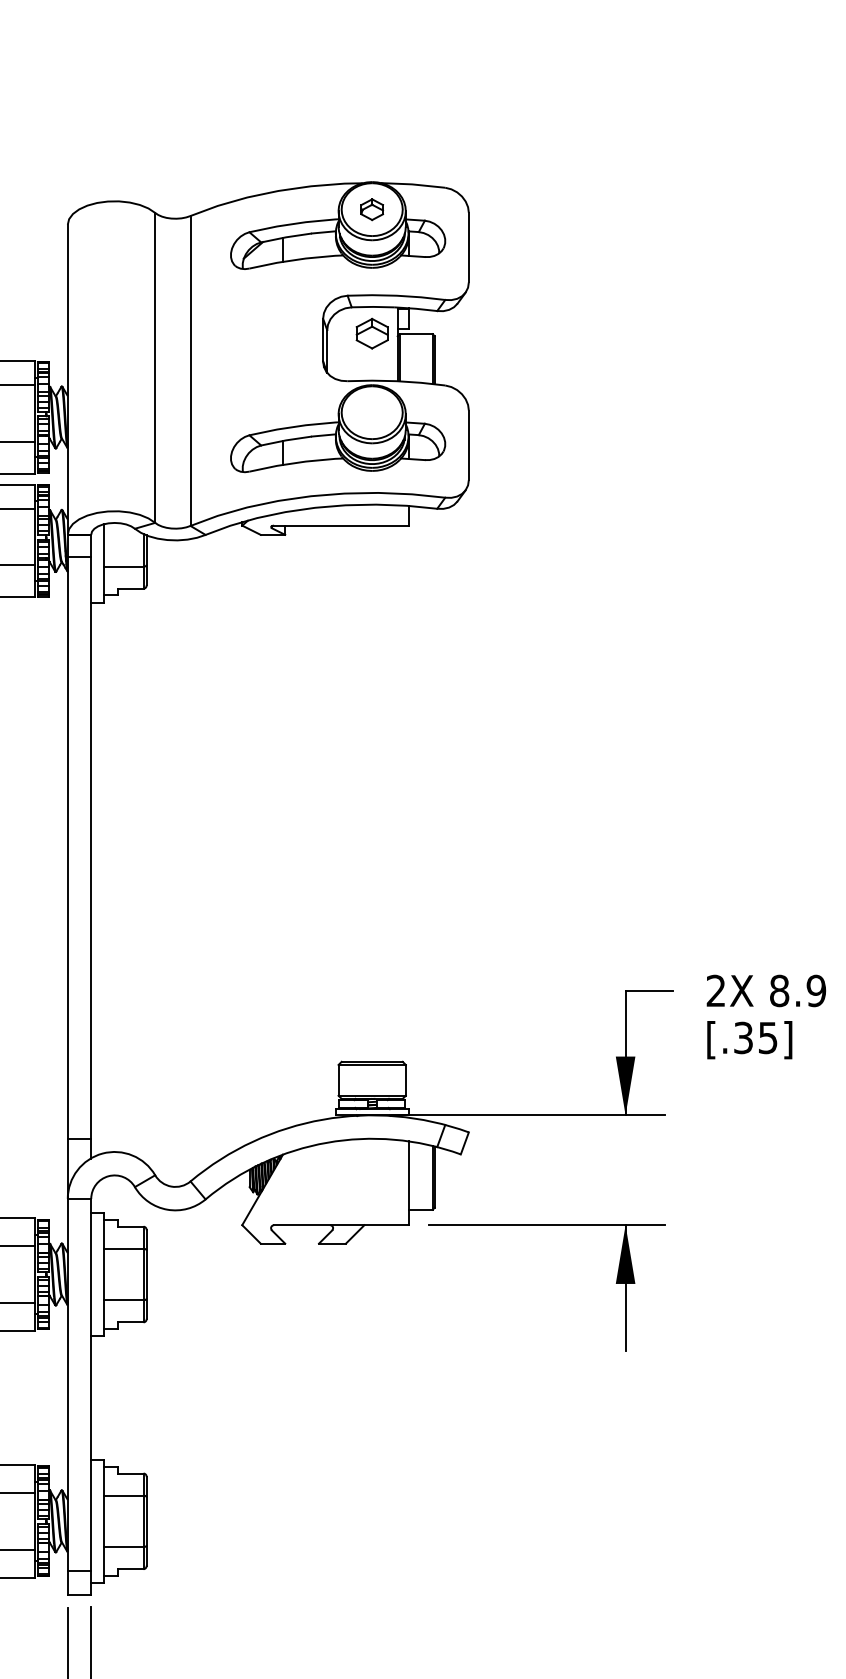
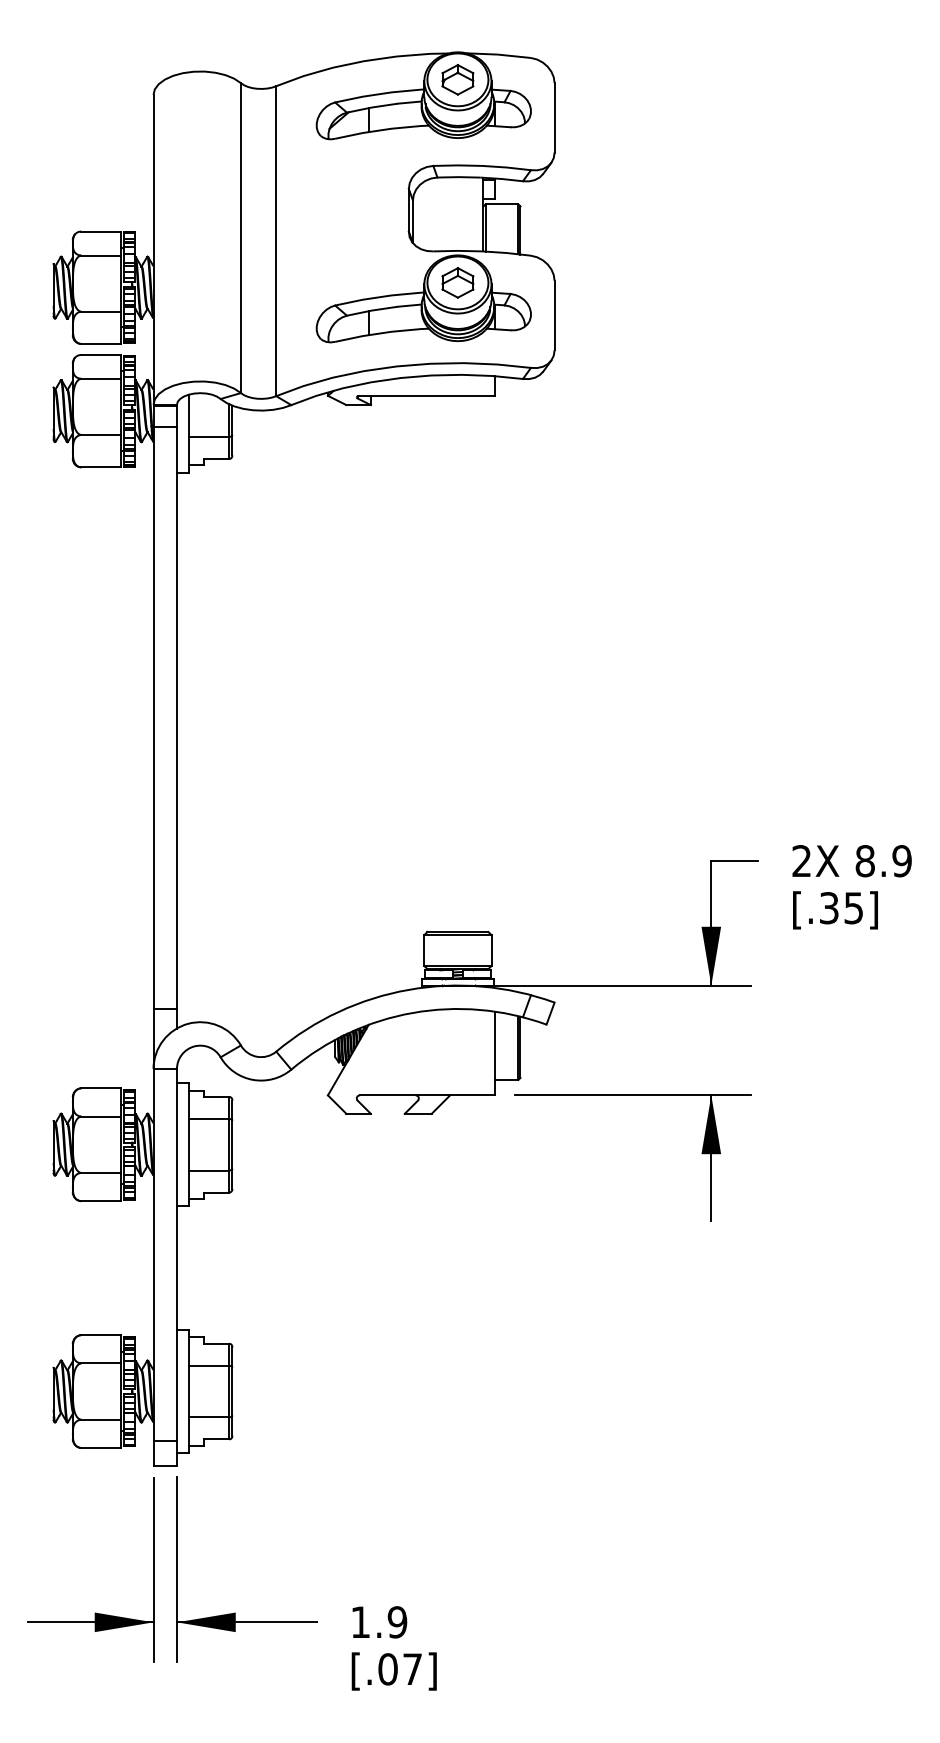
part: (371, 209) -> (457, 79), size x1.43
part: (371, 333) -> (457, 282), moved

